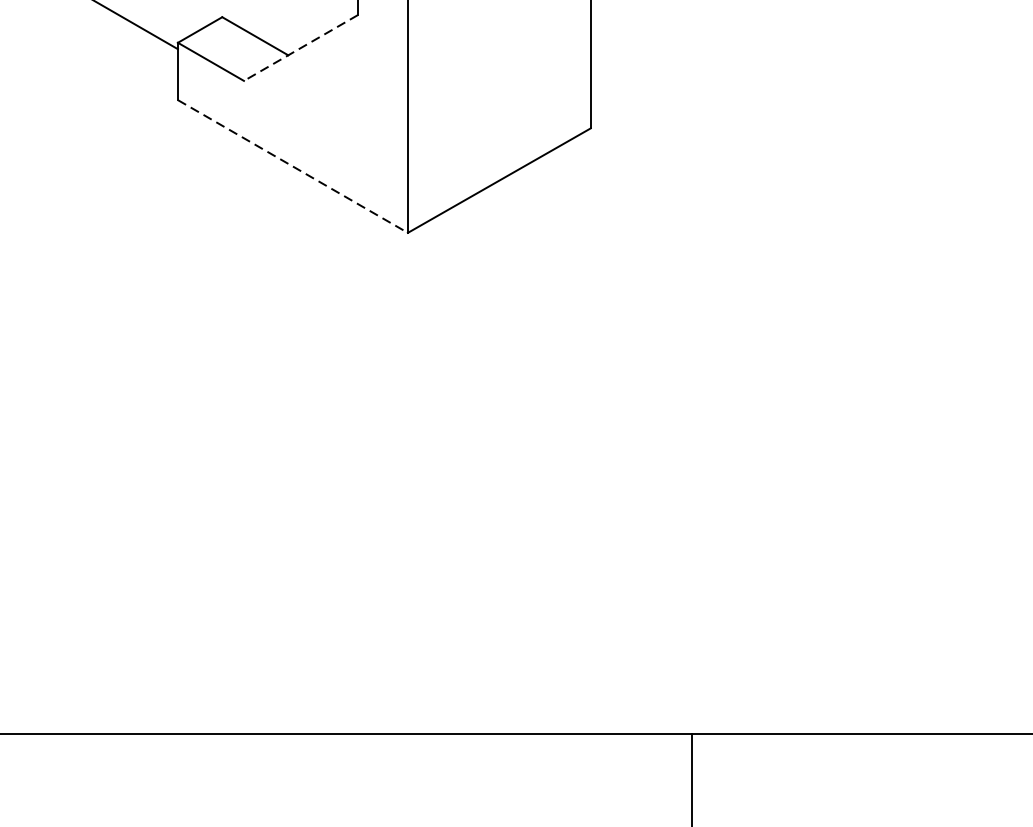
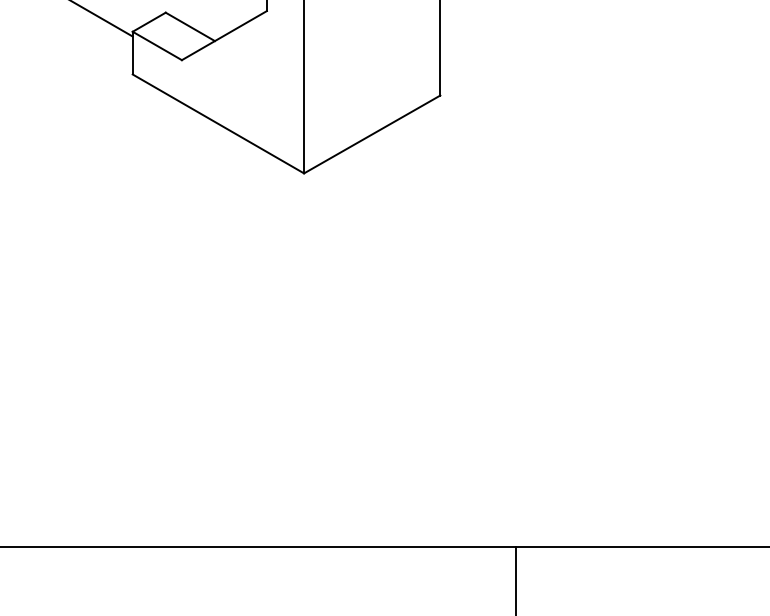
line: (299, 47) -> (223, 35), dashed -> solid
line: (293, 165) -> (218, 123), dashed -> solid

